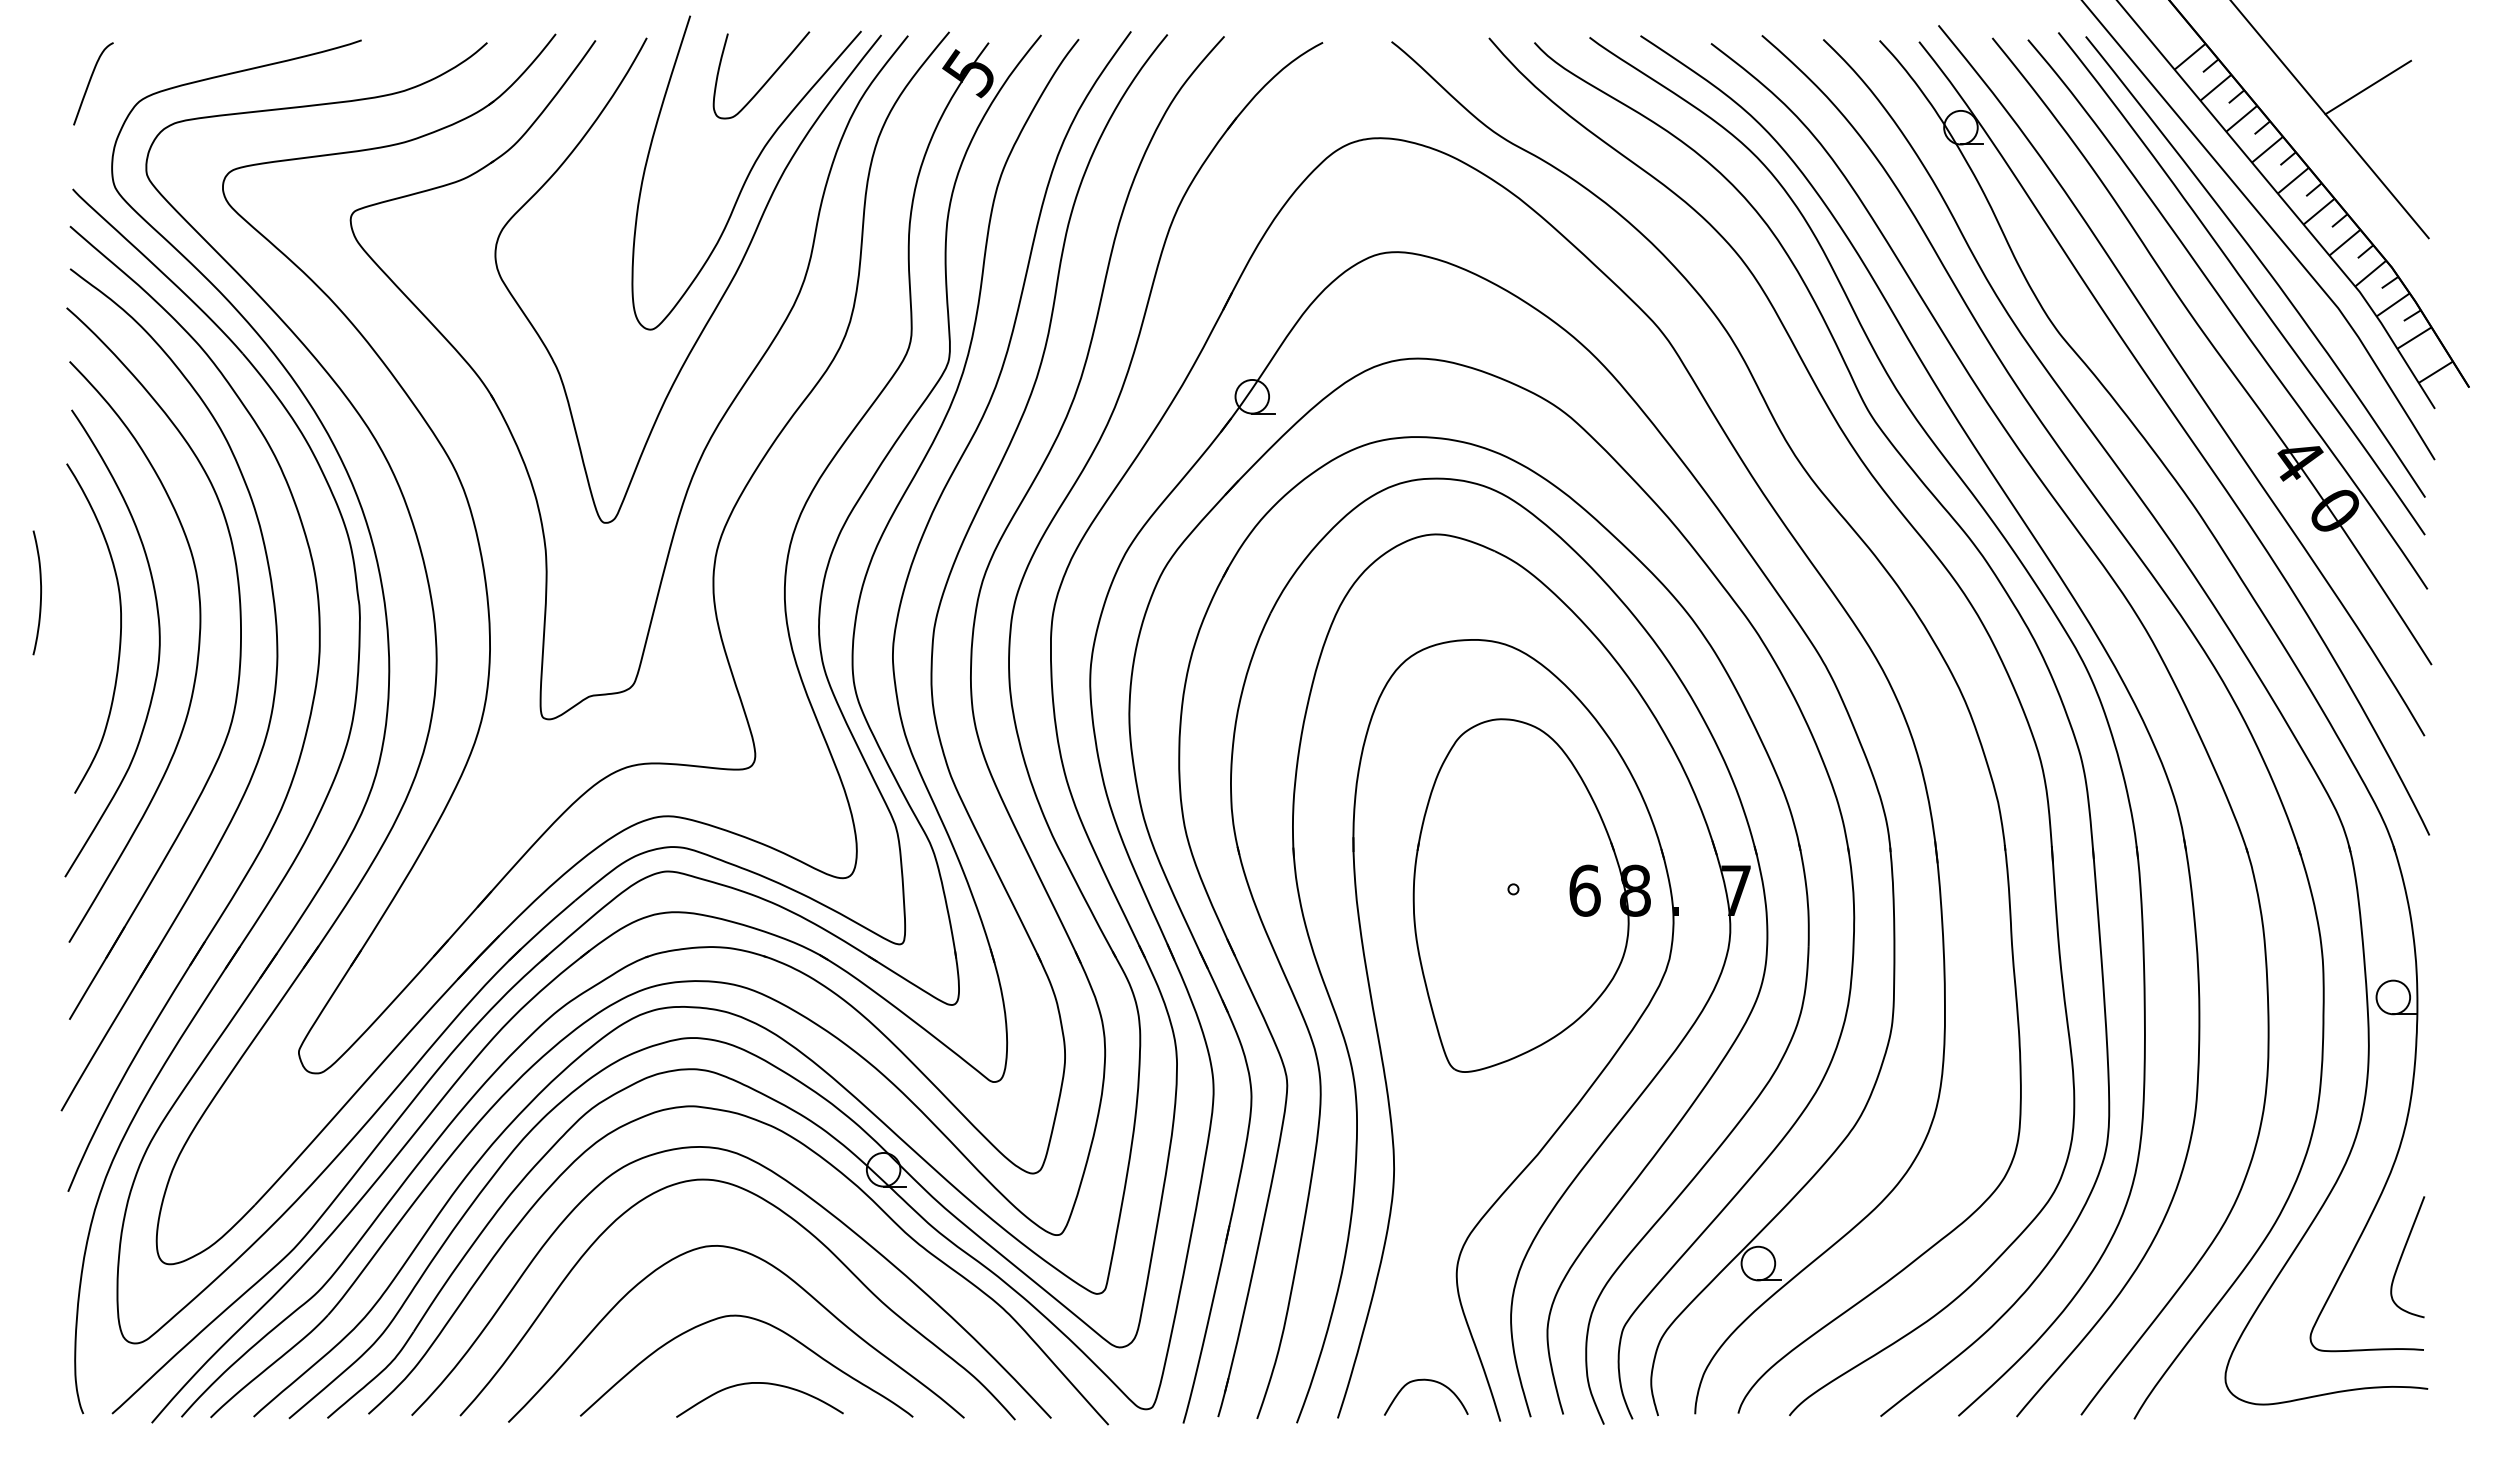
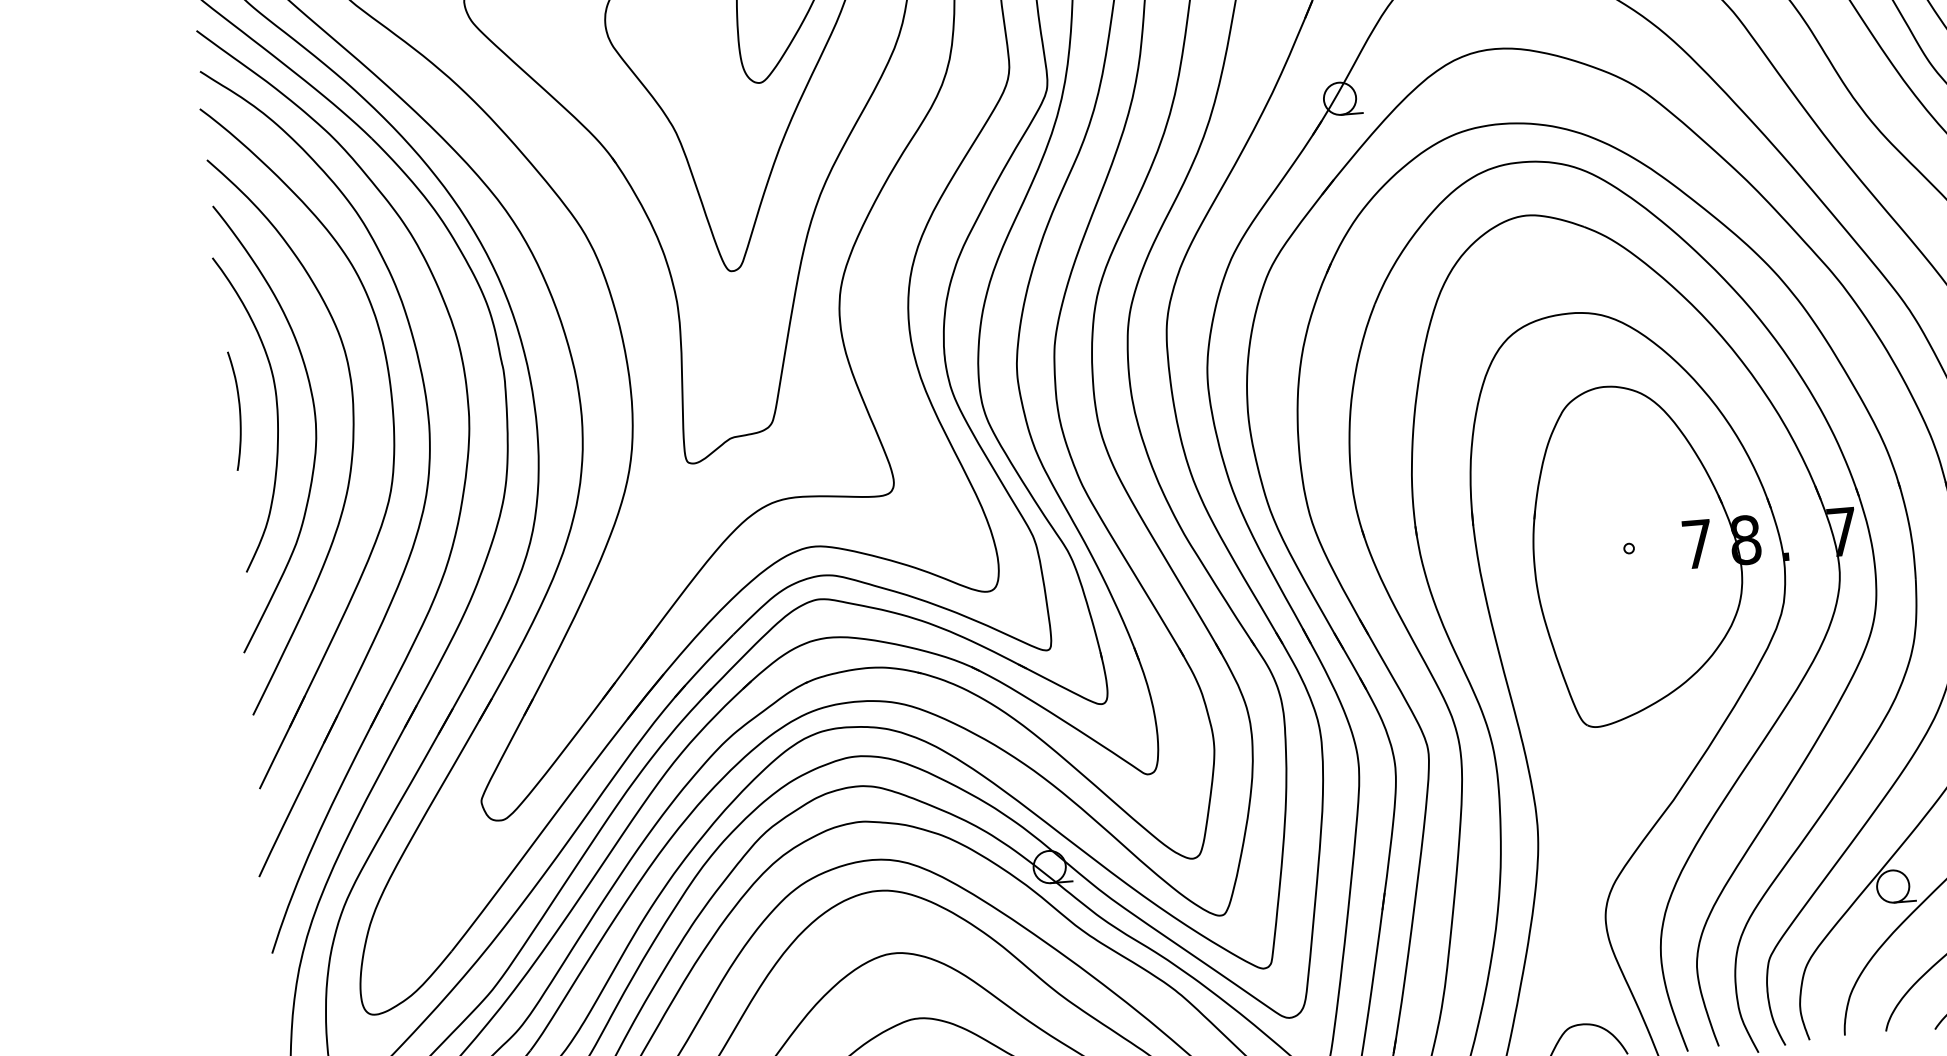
curve: (40, 592) -> (239, 410), moved
text: (1584, 890) -> (1697, 543), 6 -> 7

